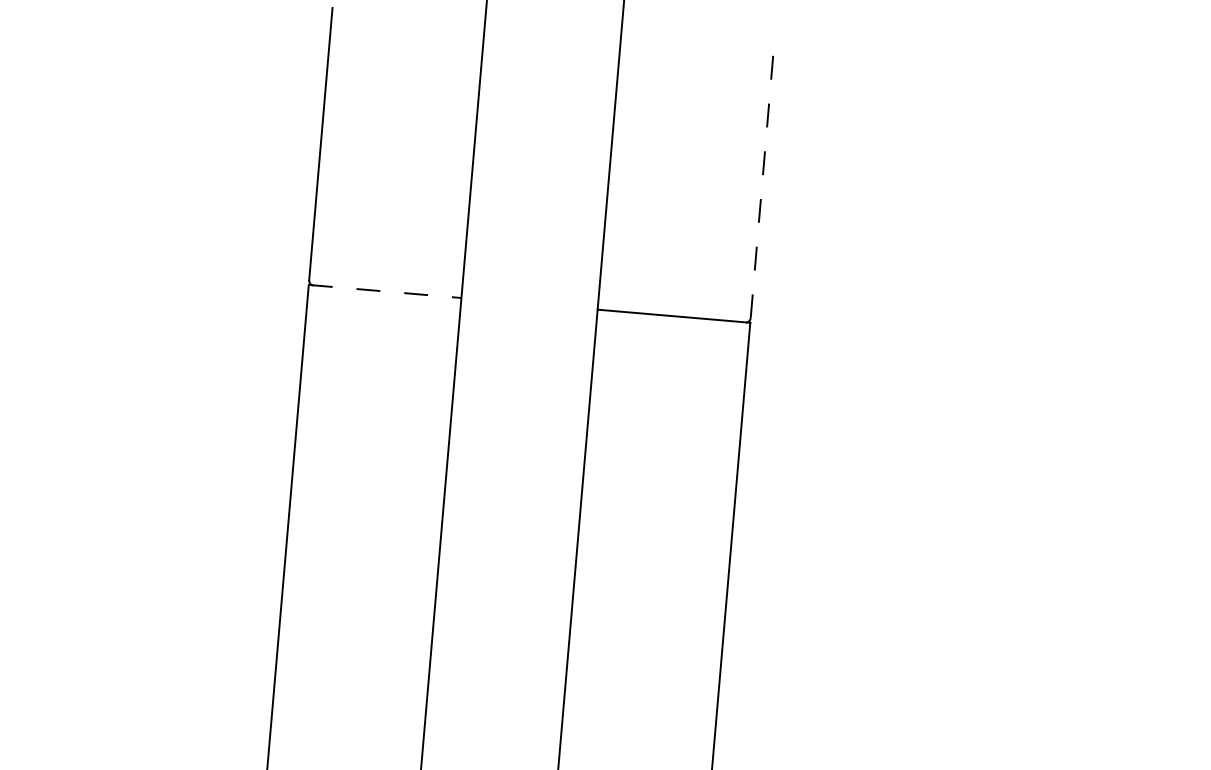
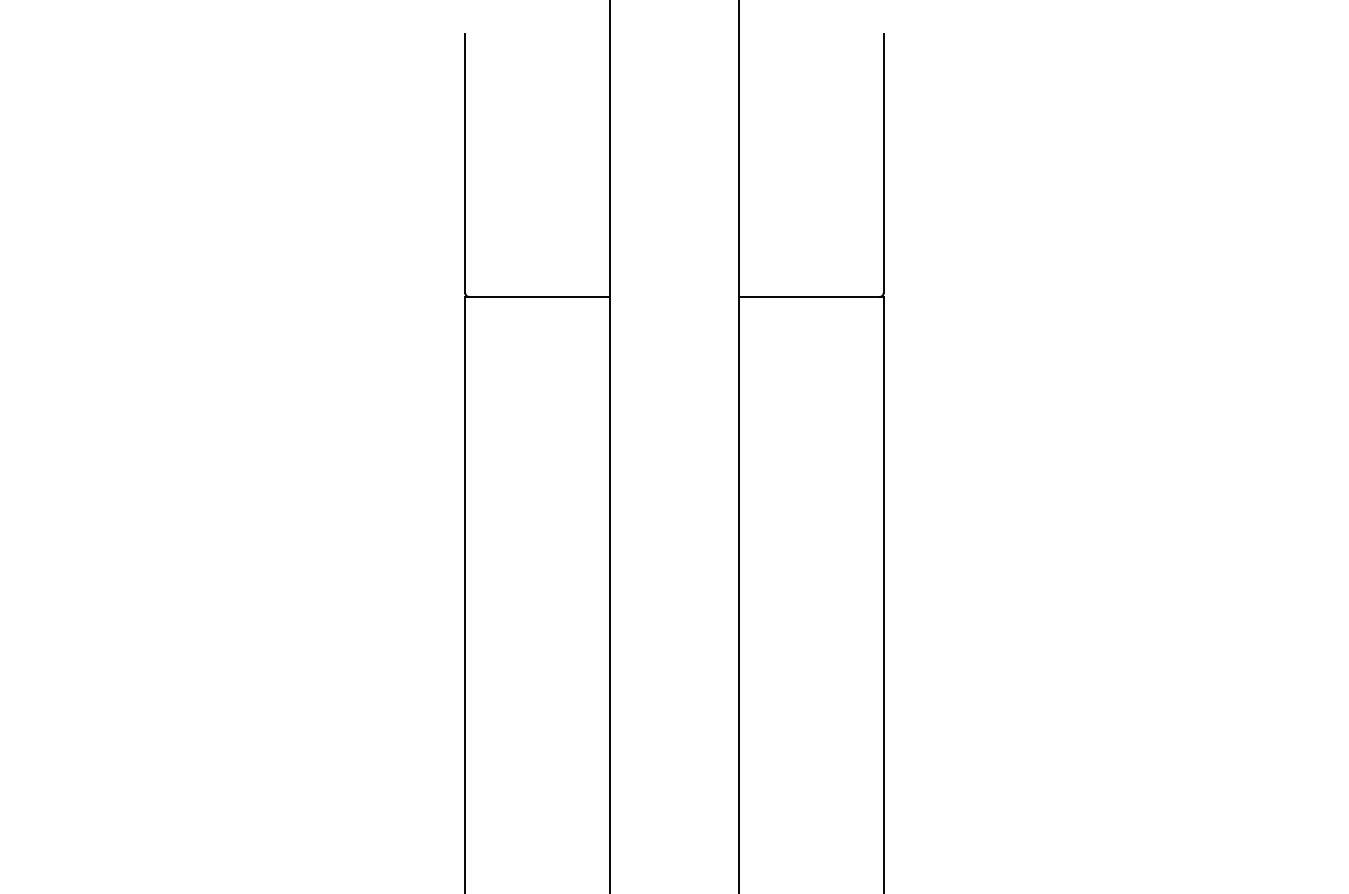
line: (762, 181) -> (883, 162), dashed -> solid
line: (385, 291) -> (537, 296), dashed -> solid

